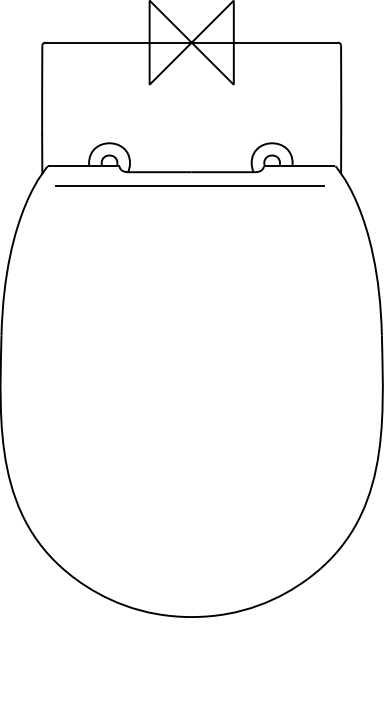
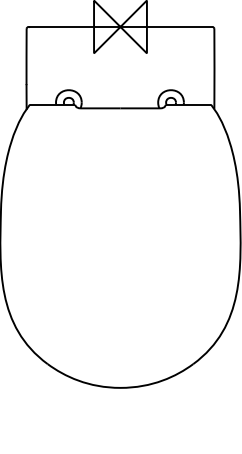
line: (190, 186) -> (119, 117), removed

